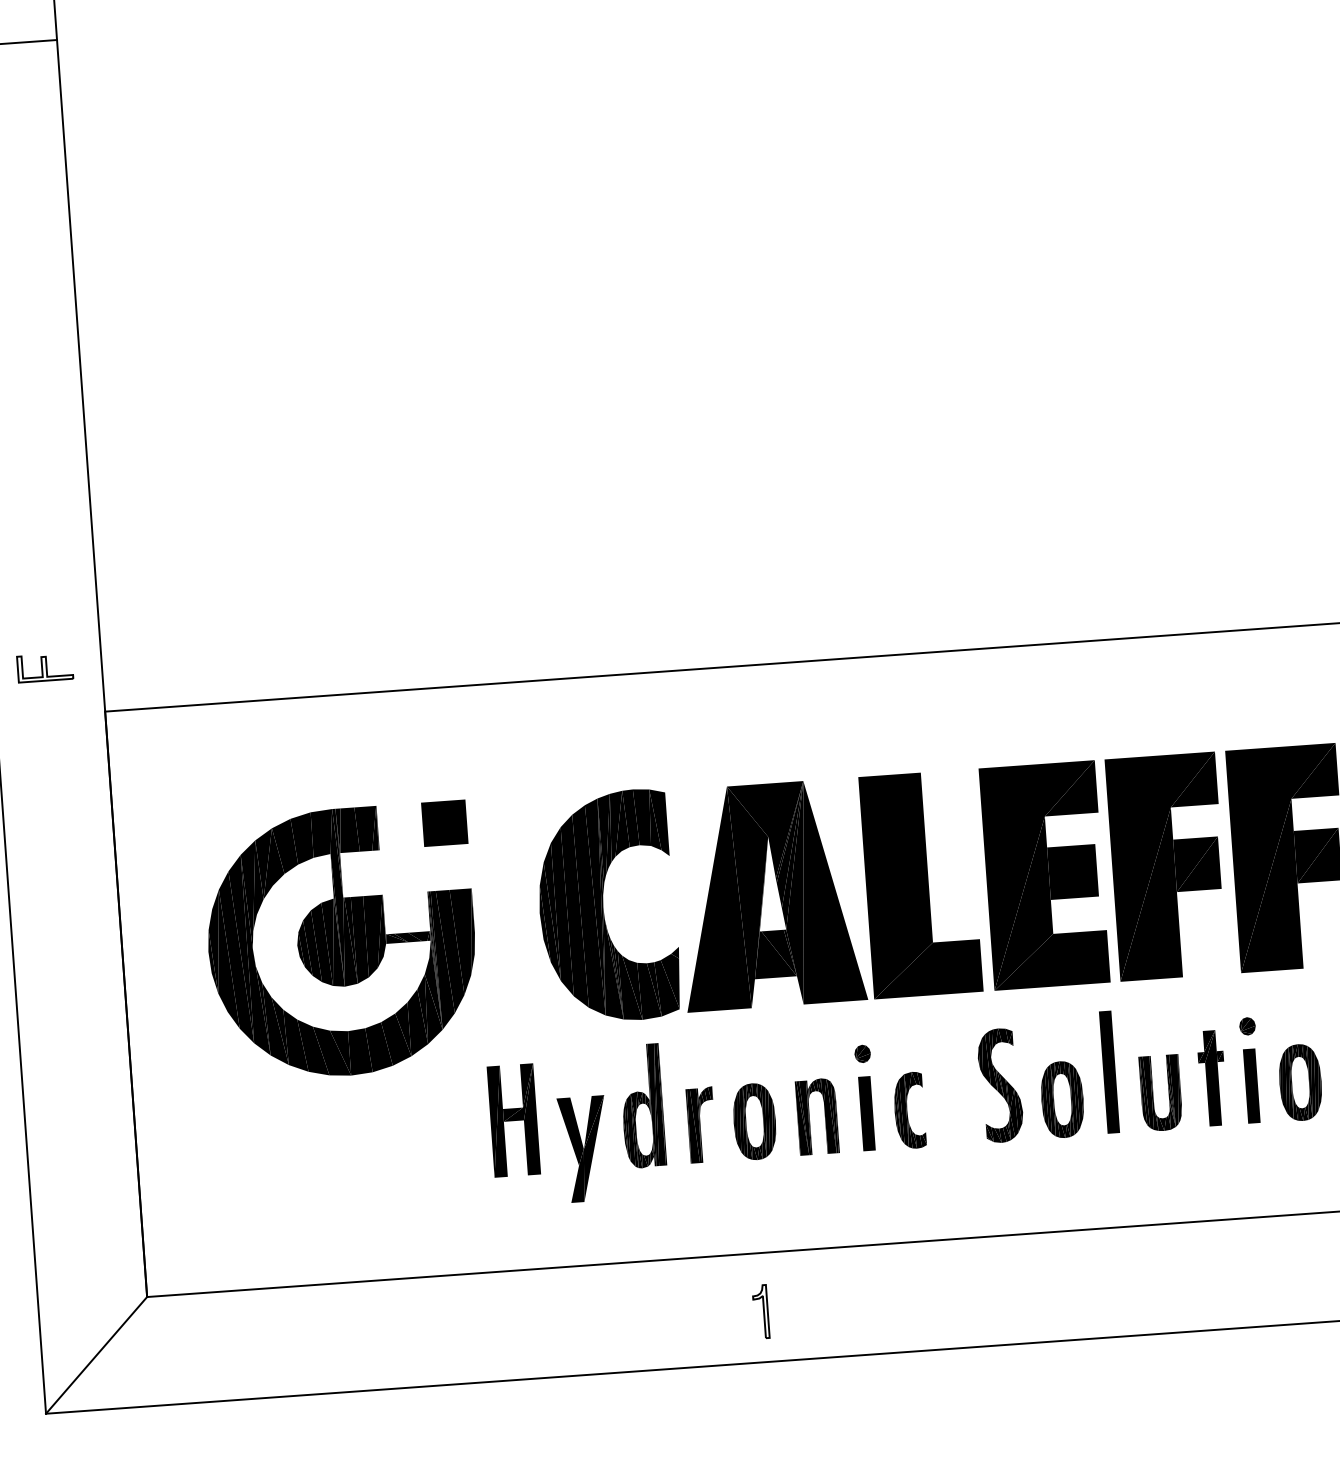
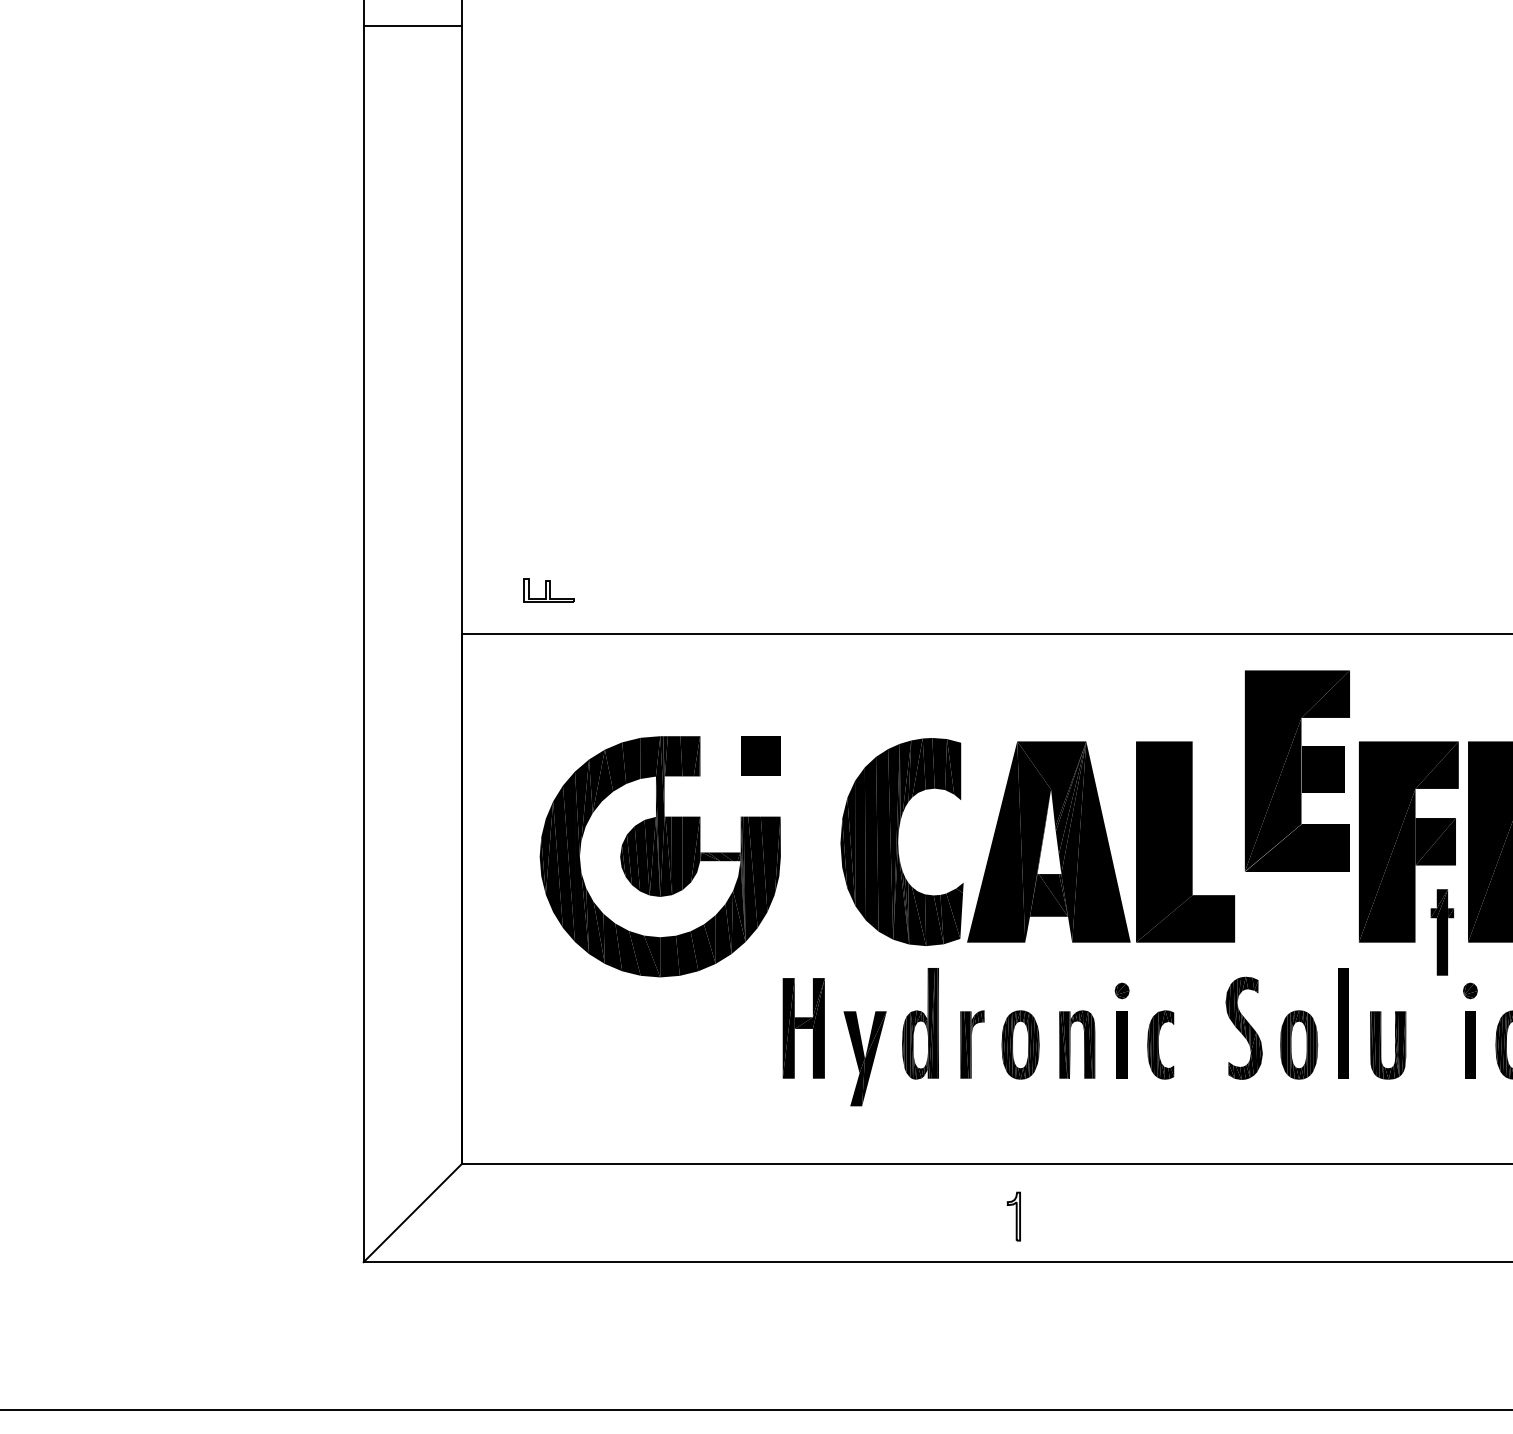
part: (44, 667) -> (548, 590), moved
part: (1044, 874) -> (1297, 770), moved
part: (1211, 1078) -> (1441, 932), moved

